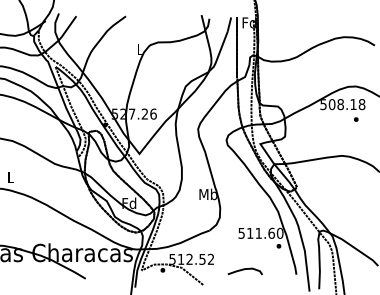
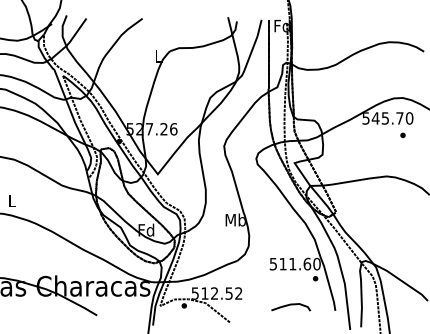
text: (346, 104) -> (392, 118), 508.18 -> 545.70
curve: (244, 270) -> (290, 306), moved

